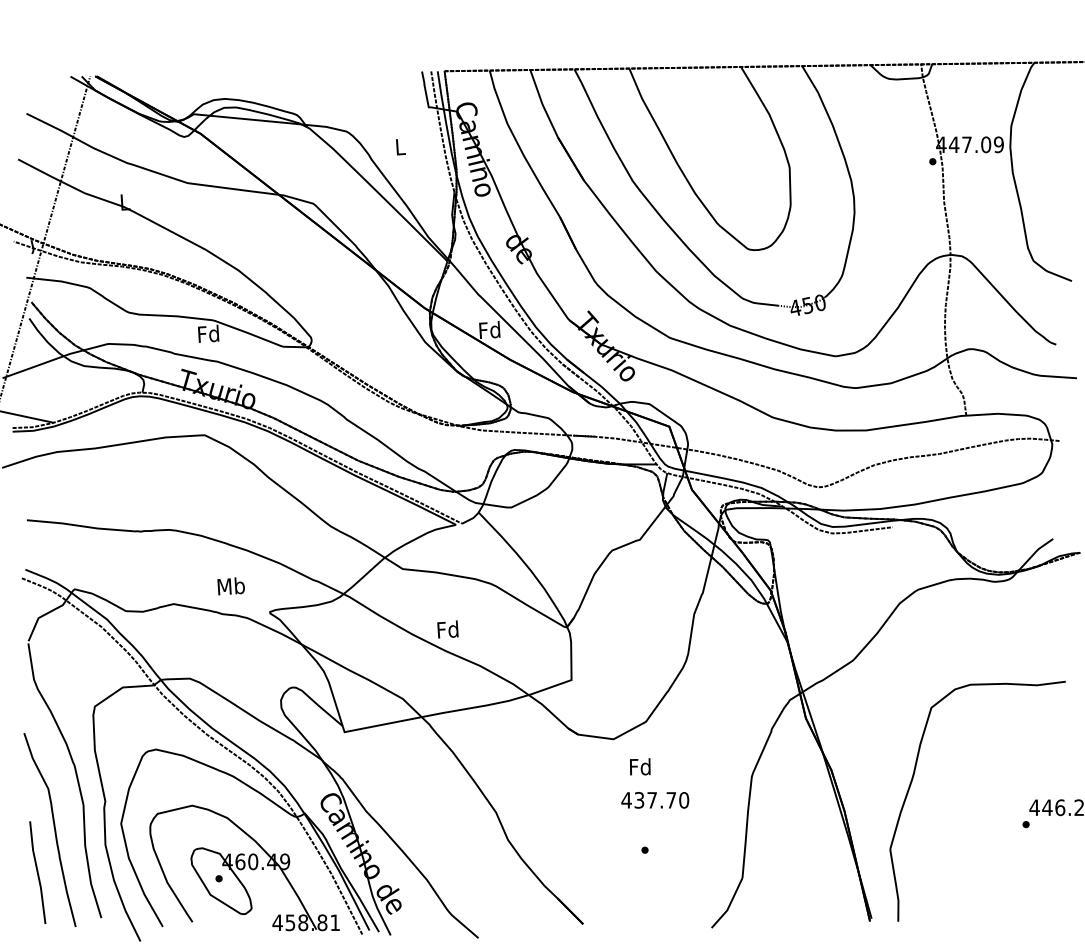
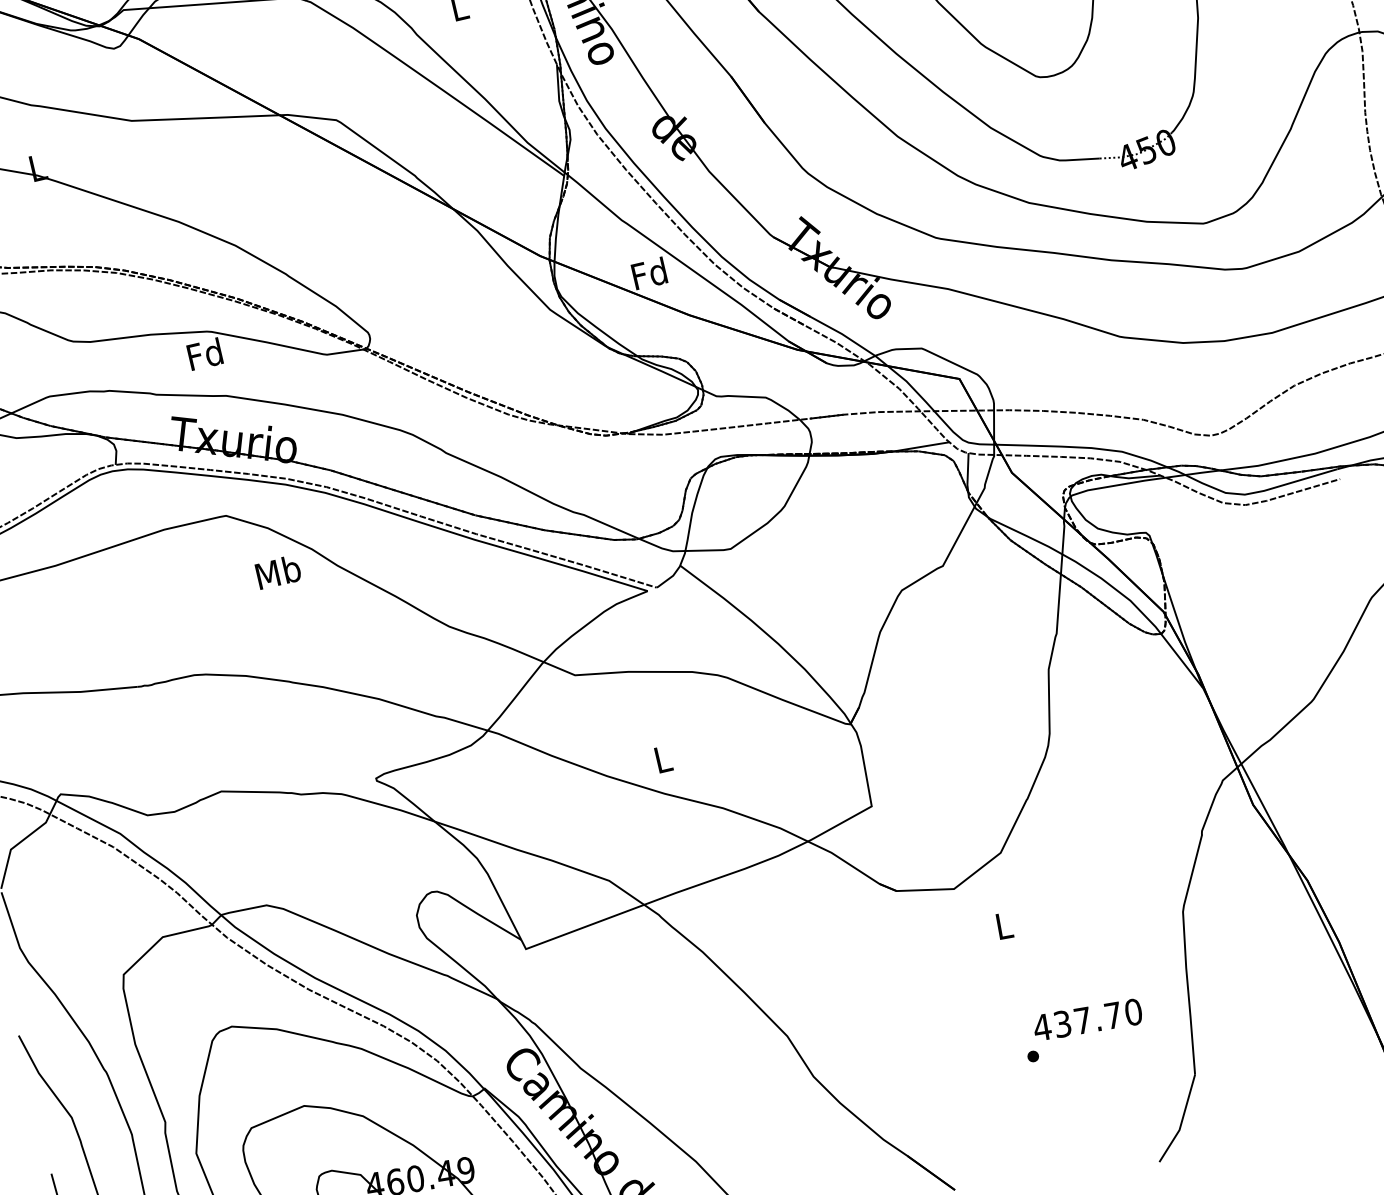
text: (230, 586) -> (277, 572), moved
text: (447, 629) -> (661, 759), Fd -> L
text: (640, 766) -> (1003, 925), Fd -> L
text: (655, 800) -> (1088, 1020), moved

